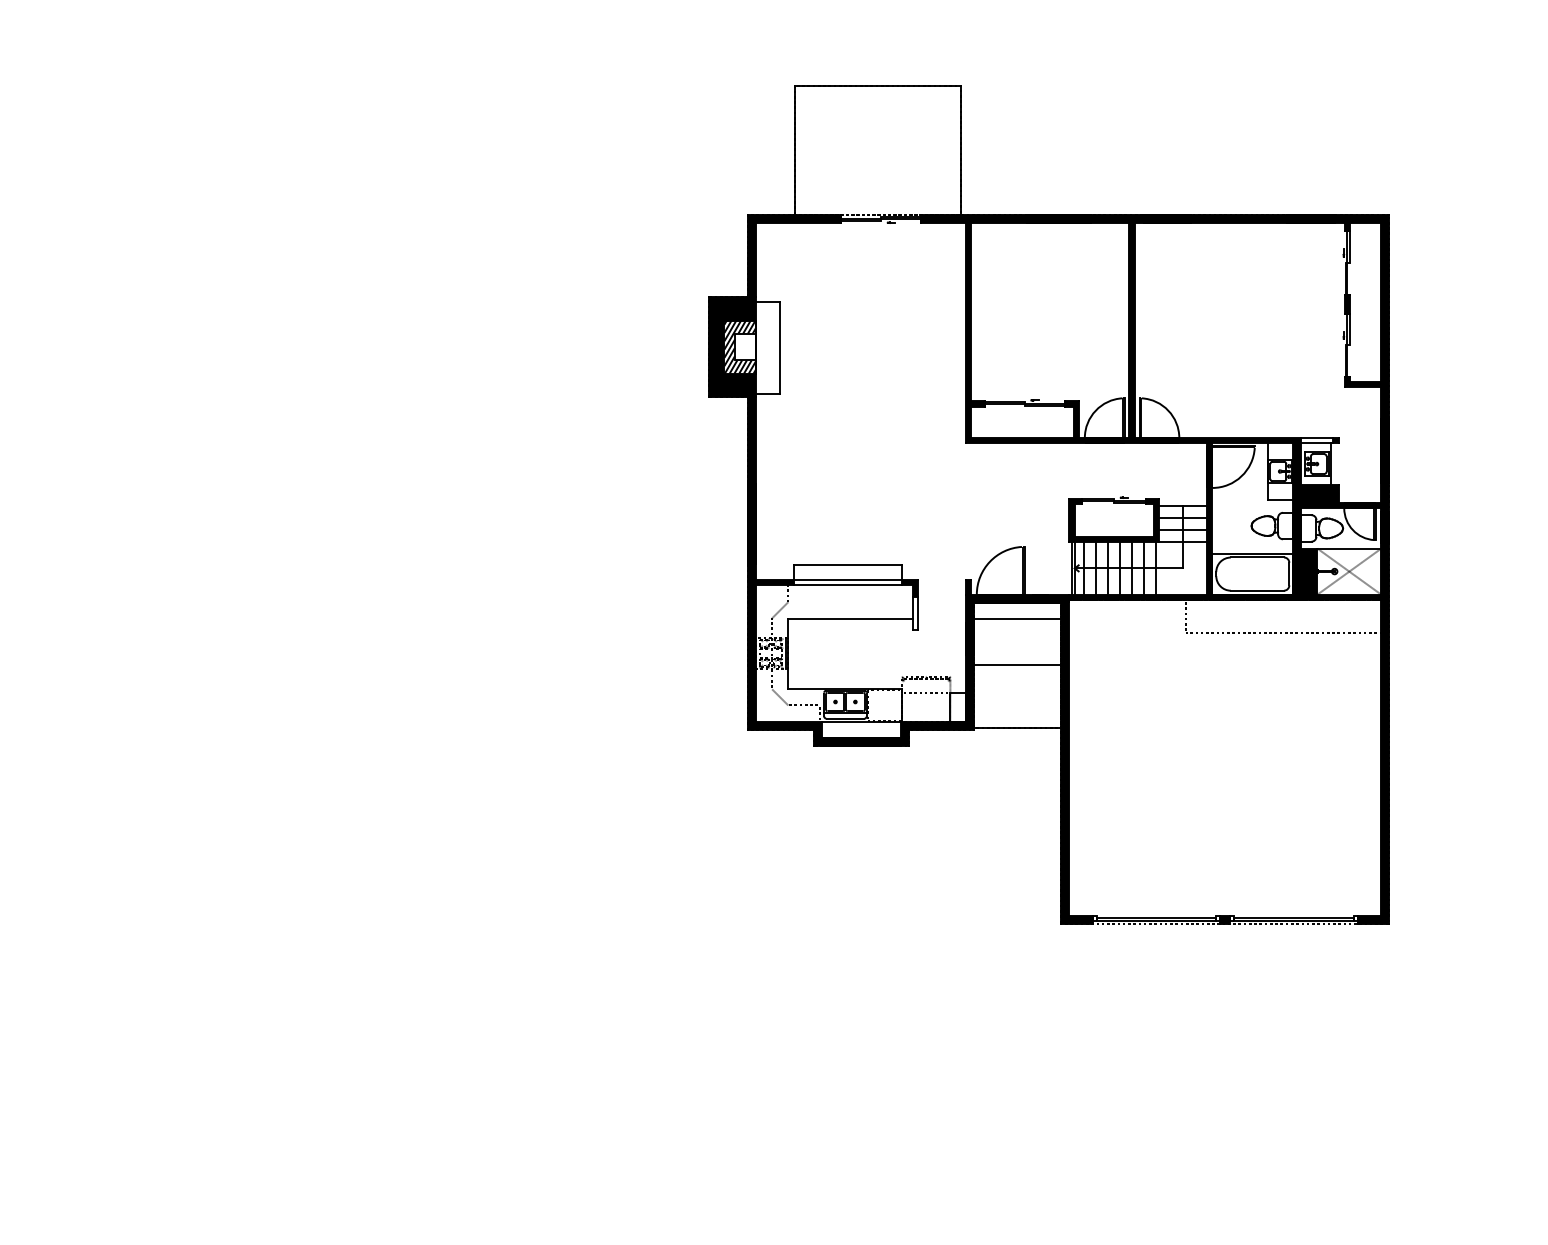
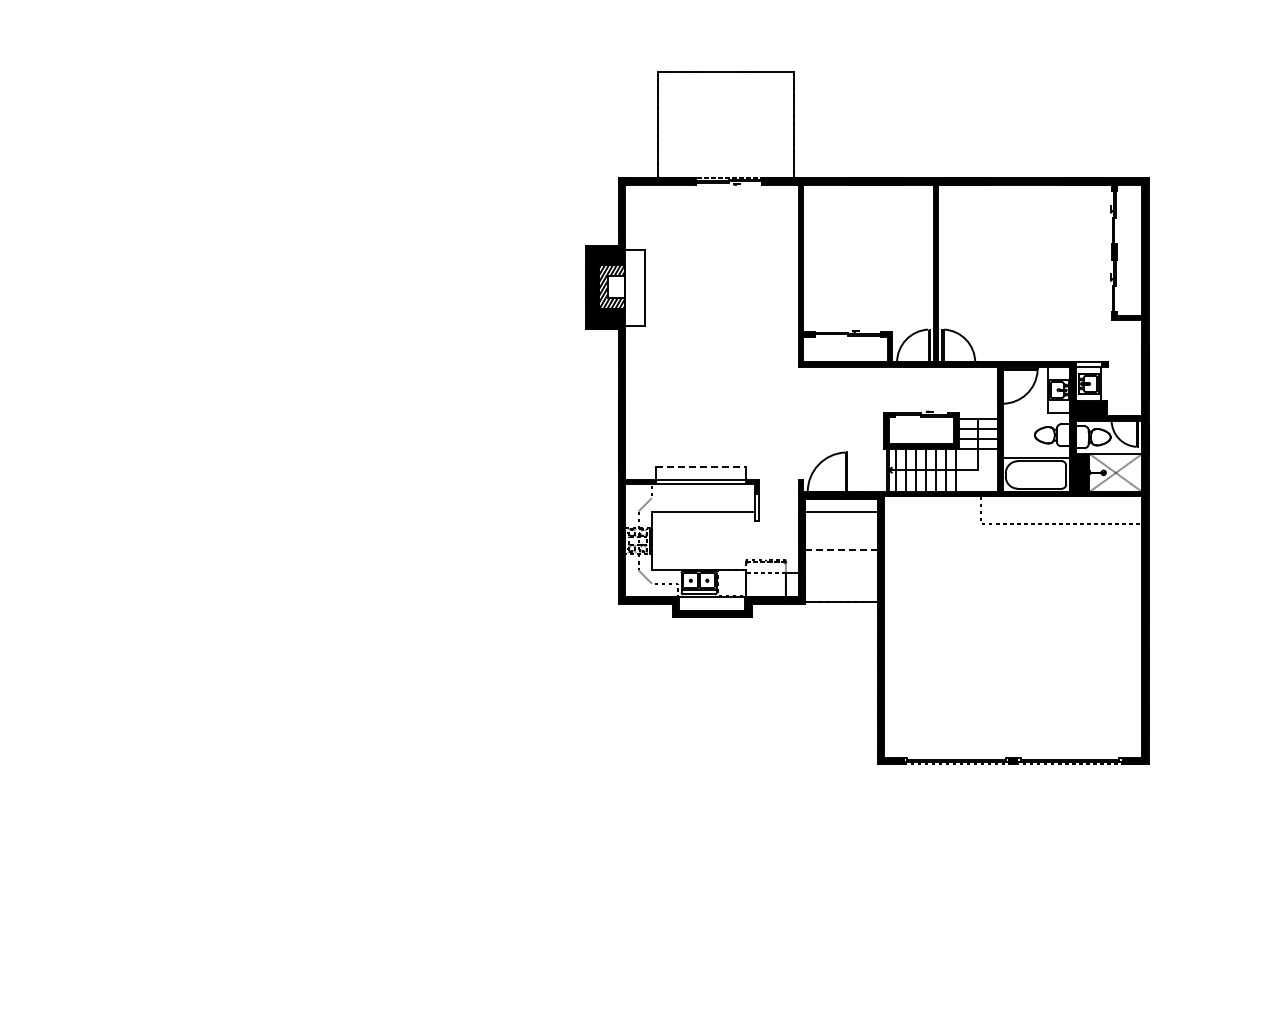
line: (847, 565) -> (700, 467), solid -> dashed
line: (1018, 665) -> (842, 550), solid -> dashed

